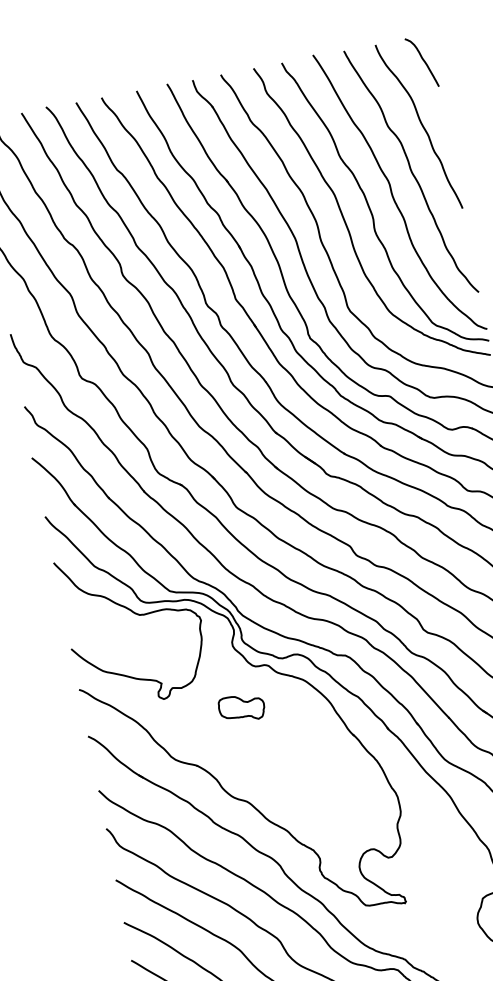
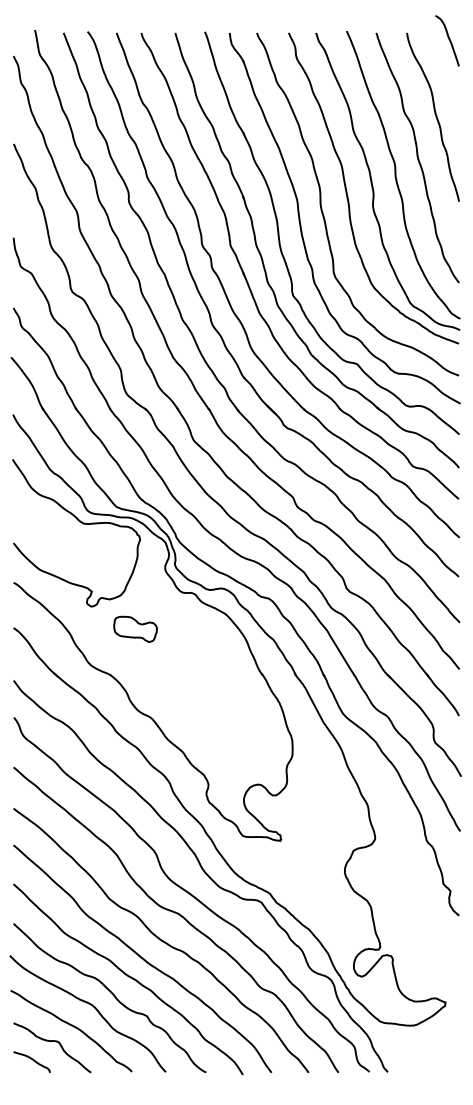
curve: (422, 61) -> (448, 39), moved
part: (241, 708) -> (135, 629), moved

